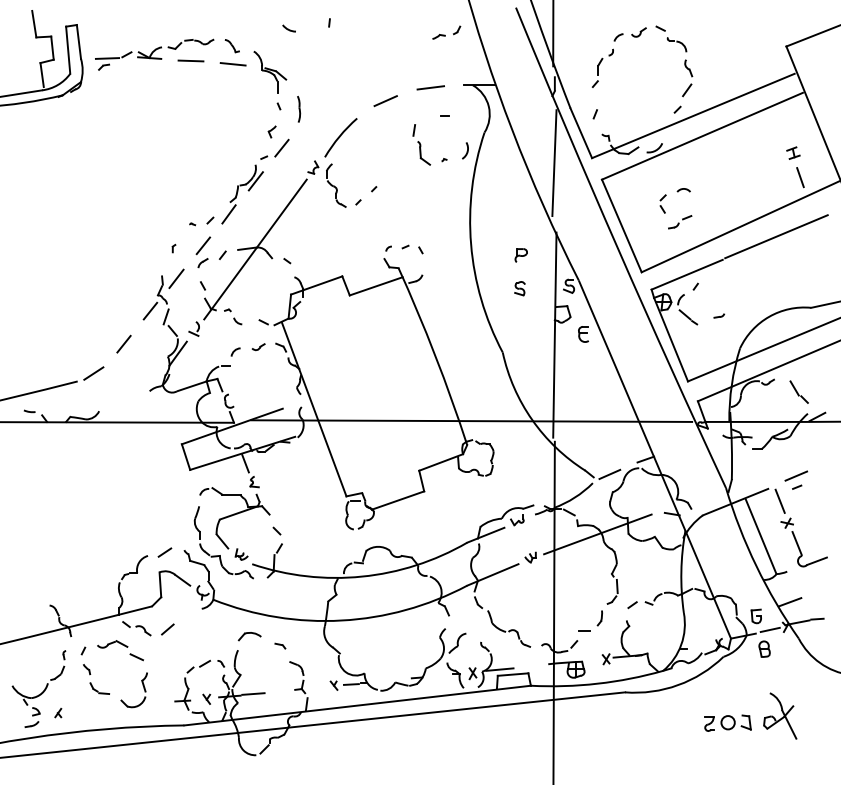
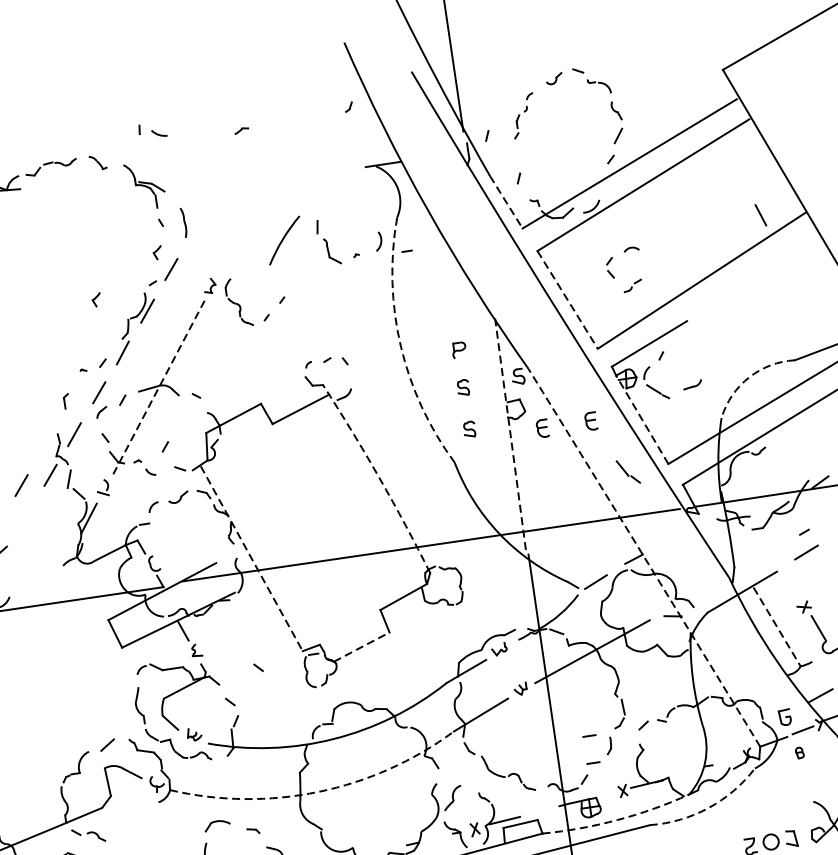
line: (329, 22) -> (139, 129), moved
part: (438, 36) -> (241, 130), moved
line: (190, 60) -> (53, 186), removed
part: (607, 60) -> (523, 115), size x0.7
line: (232, 64) -> (101, 183), removed
line: (572, 73) -> (486, 136), added
line: (430, 87) -> (328, 176), removed
line: (385, 101) -> (280, 199), removed
line: (444, 115) -> (406, 250), moved
line: (581, 133) -> (506, 202), solid -> dashed
arc: (340, 137) -> (284, 240), moved
part: (793, 152) -> (748, 188), removed
line: (554, 163) -> (481, 240), removed
part: (212, 164) -> (95, 299), added
part: (680, 222) -> (633, 286), size x0.7
line: (622, 226) -> (568, 300), solid -> dashed
line: (776, 236) -> (743, 285), removed
arc: (471, 244) -> (401, 346), solid -> dashed
part: (173, 248) -> (65, 400), size x1.6
line: (255, 249) -> (158, 388), solid -> dashed
line: (253, 300) -> (164, 446), added
part: (719, 315) -> (692, 384), size x1.6
arc: (769, 316) -> (749, 377), solid -> dashed
part: (519, 325) -> (469, 429), added
part: (626, 334) -> (591, 421), added
line: (554, 335) -> (510, 434), solid -> dashed
line: (670, 339) -> (641, 419), solid -> dashed
line: (123, 343) -> (20, 484), moved
part: (258, 347) -> (178, 498), size x1.4
arc: (435, 355) -> (379, 477), solid -> dashed
part: (798, 391) -> (627, 471), moved
line: (314, 409) -> (252, 558), solid -> dashed
arc: (655, 459) -> (644, 557), solid -> dashed
line: (797, 486) -> (804, 531), moved
line: (398, 500) -> (362, 647), solid -> dashed
line: (779, 500) -> (791, 582), removed
line: (305, 504) -> (257, 667), added
line: (761, 537) -> (777, 627), solid -> dashed
line: (584, 606) -> (589, 735), added
arc: (341, 620) -> (318, 791), solid -> dashed
line: (167, 629) -> (123, 831), removed
part: (764, 648) -> (799, 752), size x0.6
arc: (597, 683) -> (617, 819), solid -> dashed
arc: (678, 685) -> (708, 808), solid -> dashed

